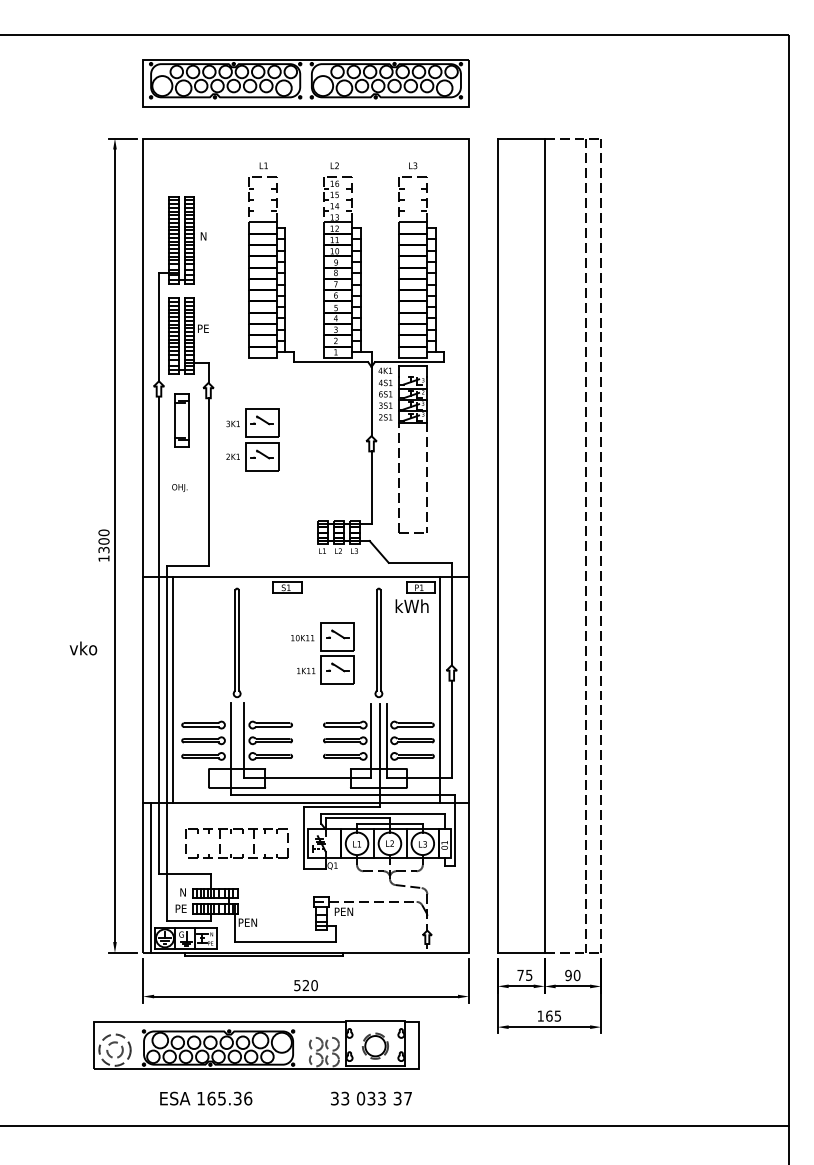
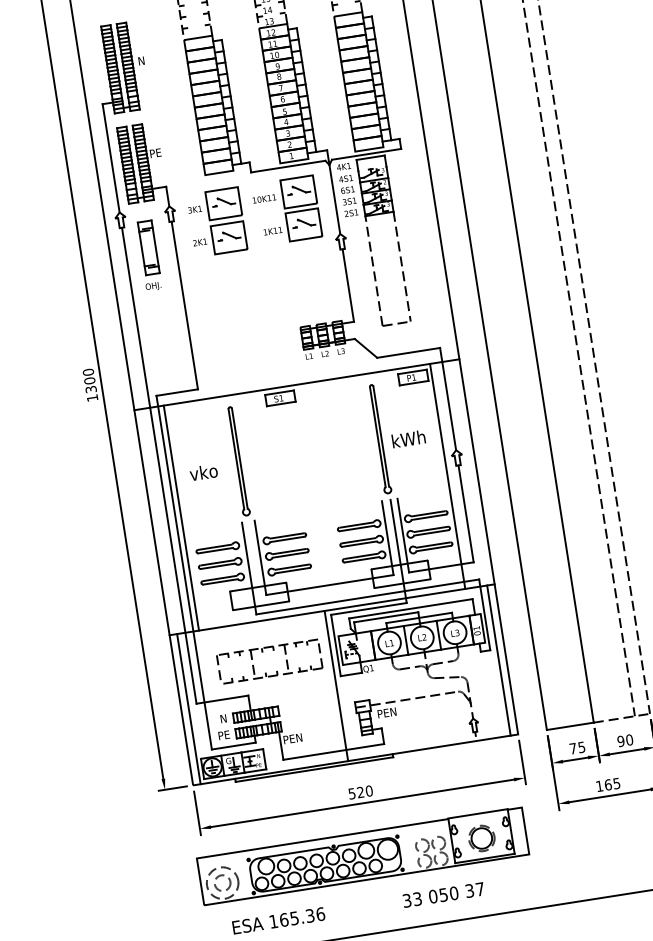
part: (252, 439) -> (216, 222), moved
text: (179, 487) -> (153, 286), moved
text: (411, 605) -> (407, 438), moved
text: (83, 648) -> (203, 472), moved
part: (322, 653) -> (286, 211), moved
line: (298, 877) -> (336, 685), added
line: (461, 877) -> (498, 660), added
part: (256, 1044) -> (362, 855), moved
text: (377, 1098) -> (449, 893), 033 -> 050

